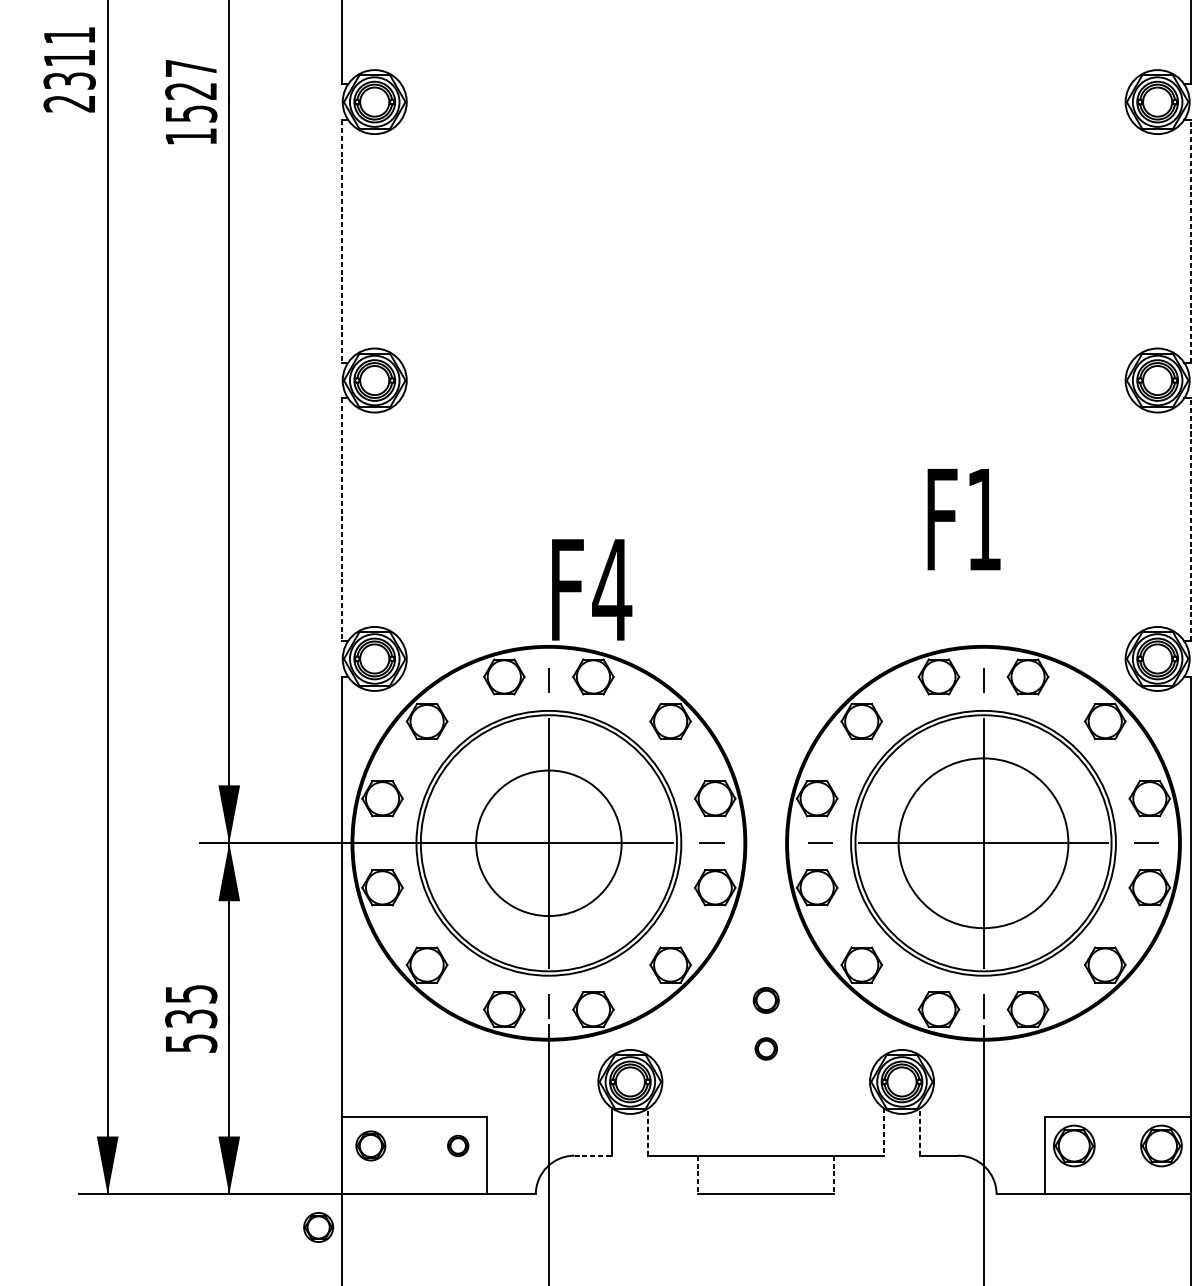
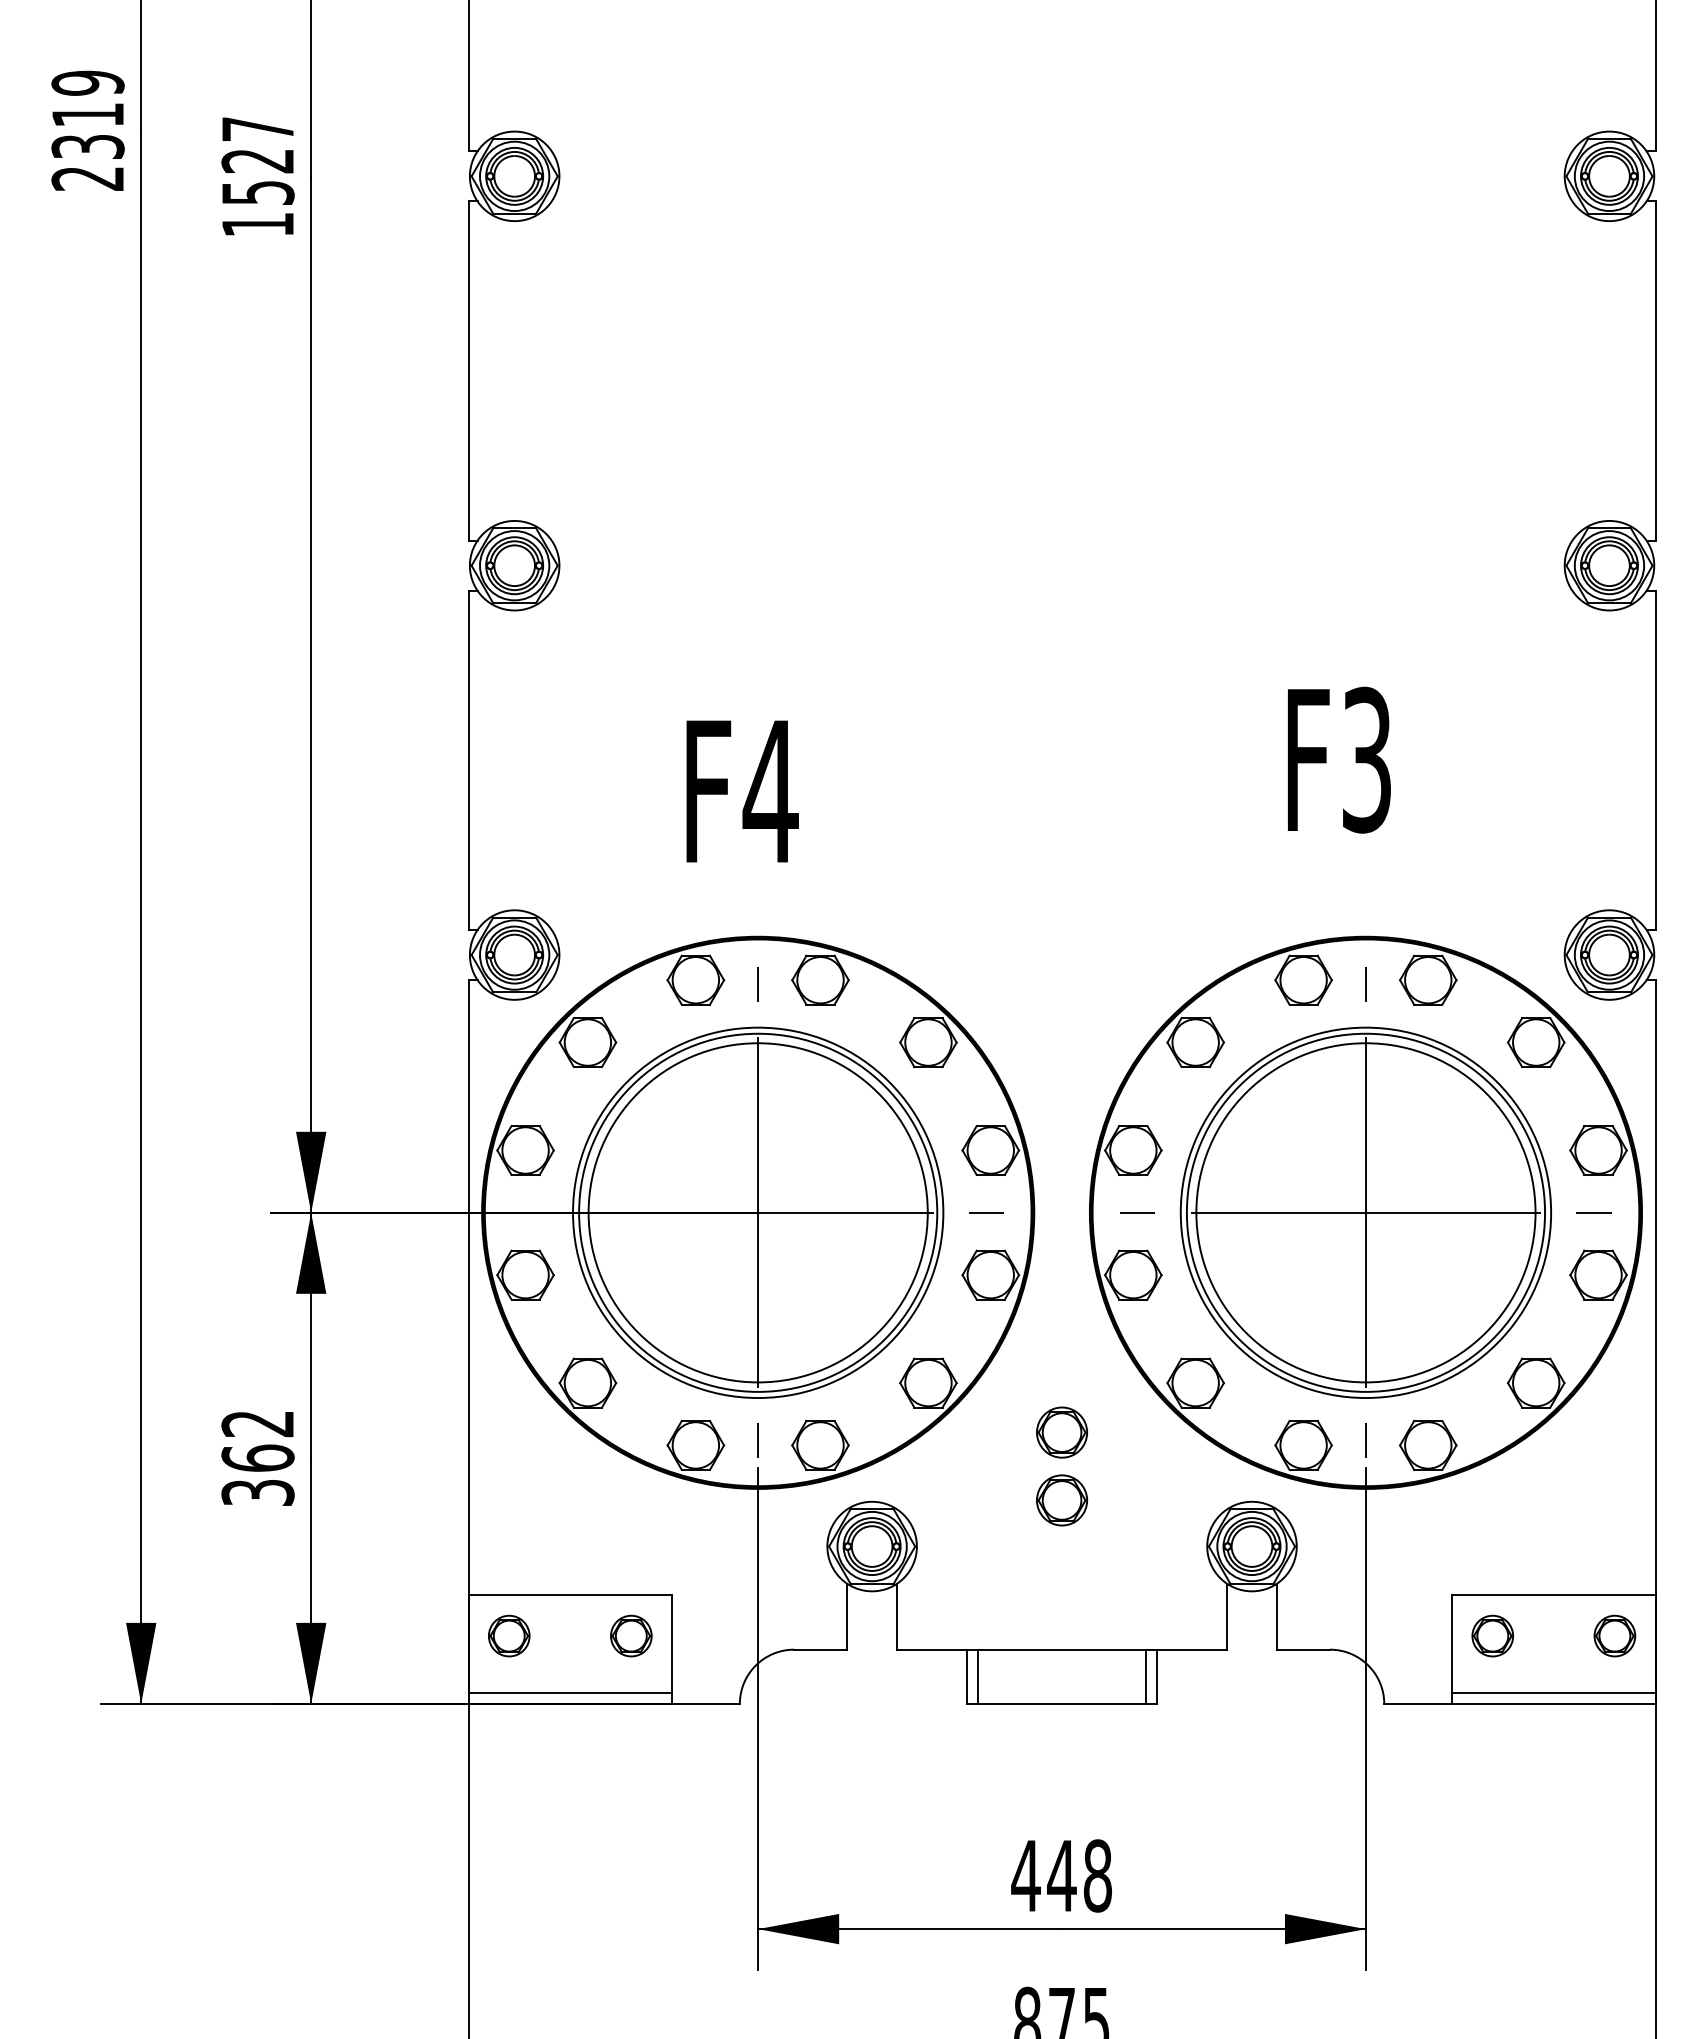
text: (69, 34) -> (87, 82), 2311 -> 2319
line: (341, 241) -> (468, 371), dashed -> solid
line: (1190, 241) -> (1655, 371), dashed -> solid
line: (341, 519) -> (468, 760), dashed -> solid
text: (983, 519) -> (1366, 759), F1 -> F3
line: (1190, 519) -> (1655, 760), dashed -> solid
text: (592, 589) -> (742, 791), moved
circle: (548, 843) -> (757, 1212), size x1.67
circle: (983, 843) -> (1365, 1212), size x1.43
part: (766, 1000) -> (1062, 1432), size x1.43
text: (190, 1018) -> (257, 1458), 535 -> 362
part: (766, 1049) -> (1062, 1500), size x1.67
line: (648, 1131) -> (897, 1616), dashed -> solid
line: (920, 1131) -> (1277, 1616), dashed -> solid
line: (883, 1132) -> (1226, 1617), dashed -> solid
part: (458, 1145) -> (631, 1635), size x1.43
part: (1073, 1145) -> (1492, 1635), size x0.71
part: (1161, 1145) -> (1614, 1635), size x0.71
line: (594, 1155) -> (821, 1649), dashed -> solid
line: (706, 1174) -> (978, 1676), added
line: (826, 1174) -> (1146, 1676), added
line: (698, 1175) -> (967, 1677), dashed -> solid
line: (834, 1175) -> (1157, 1677), dashed -> solid
line: (414, 1187) -> (570, 1693), added
line: (1117, 1187) -> (1553, 1693), added
part: (318, 1227) -> (436, 1749), removed

